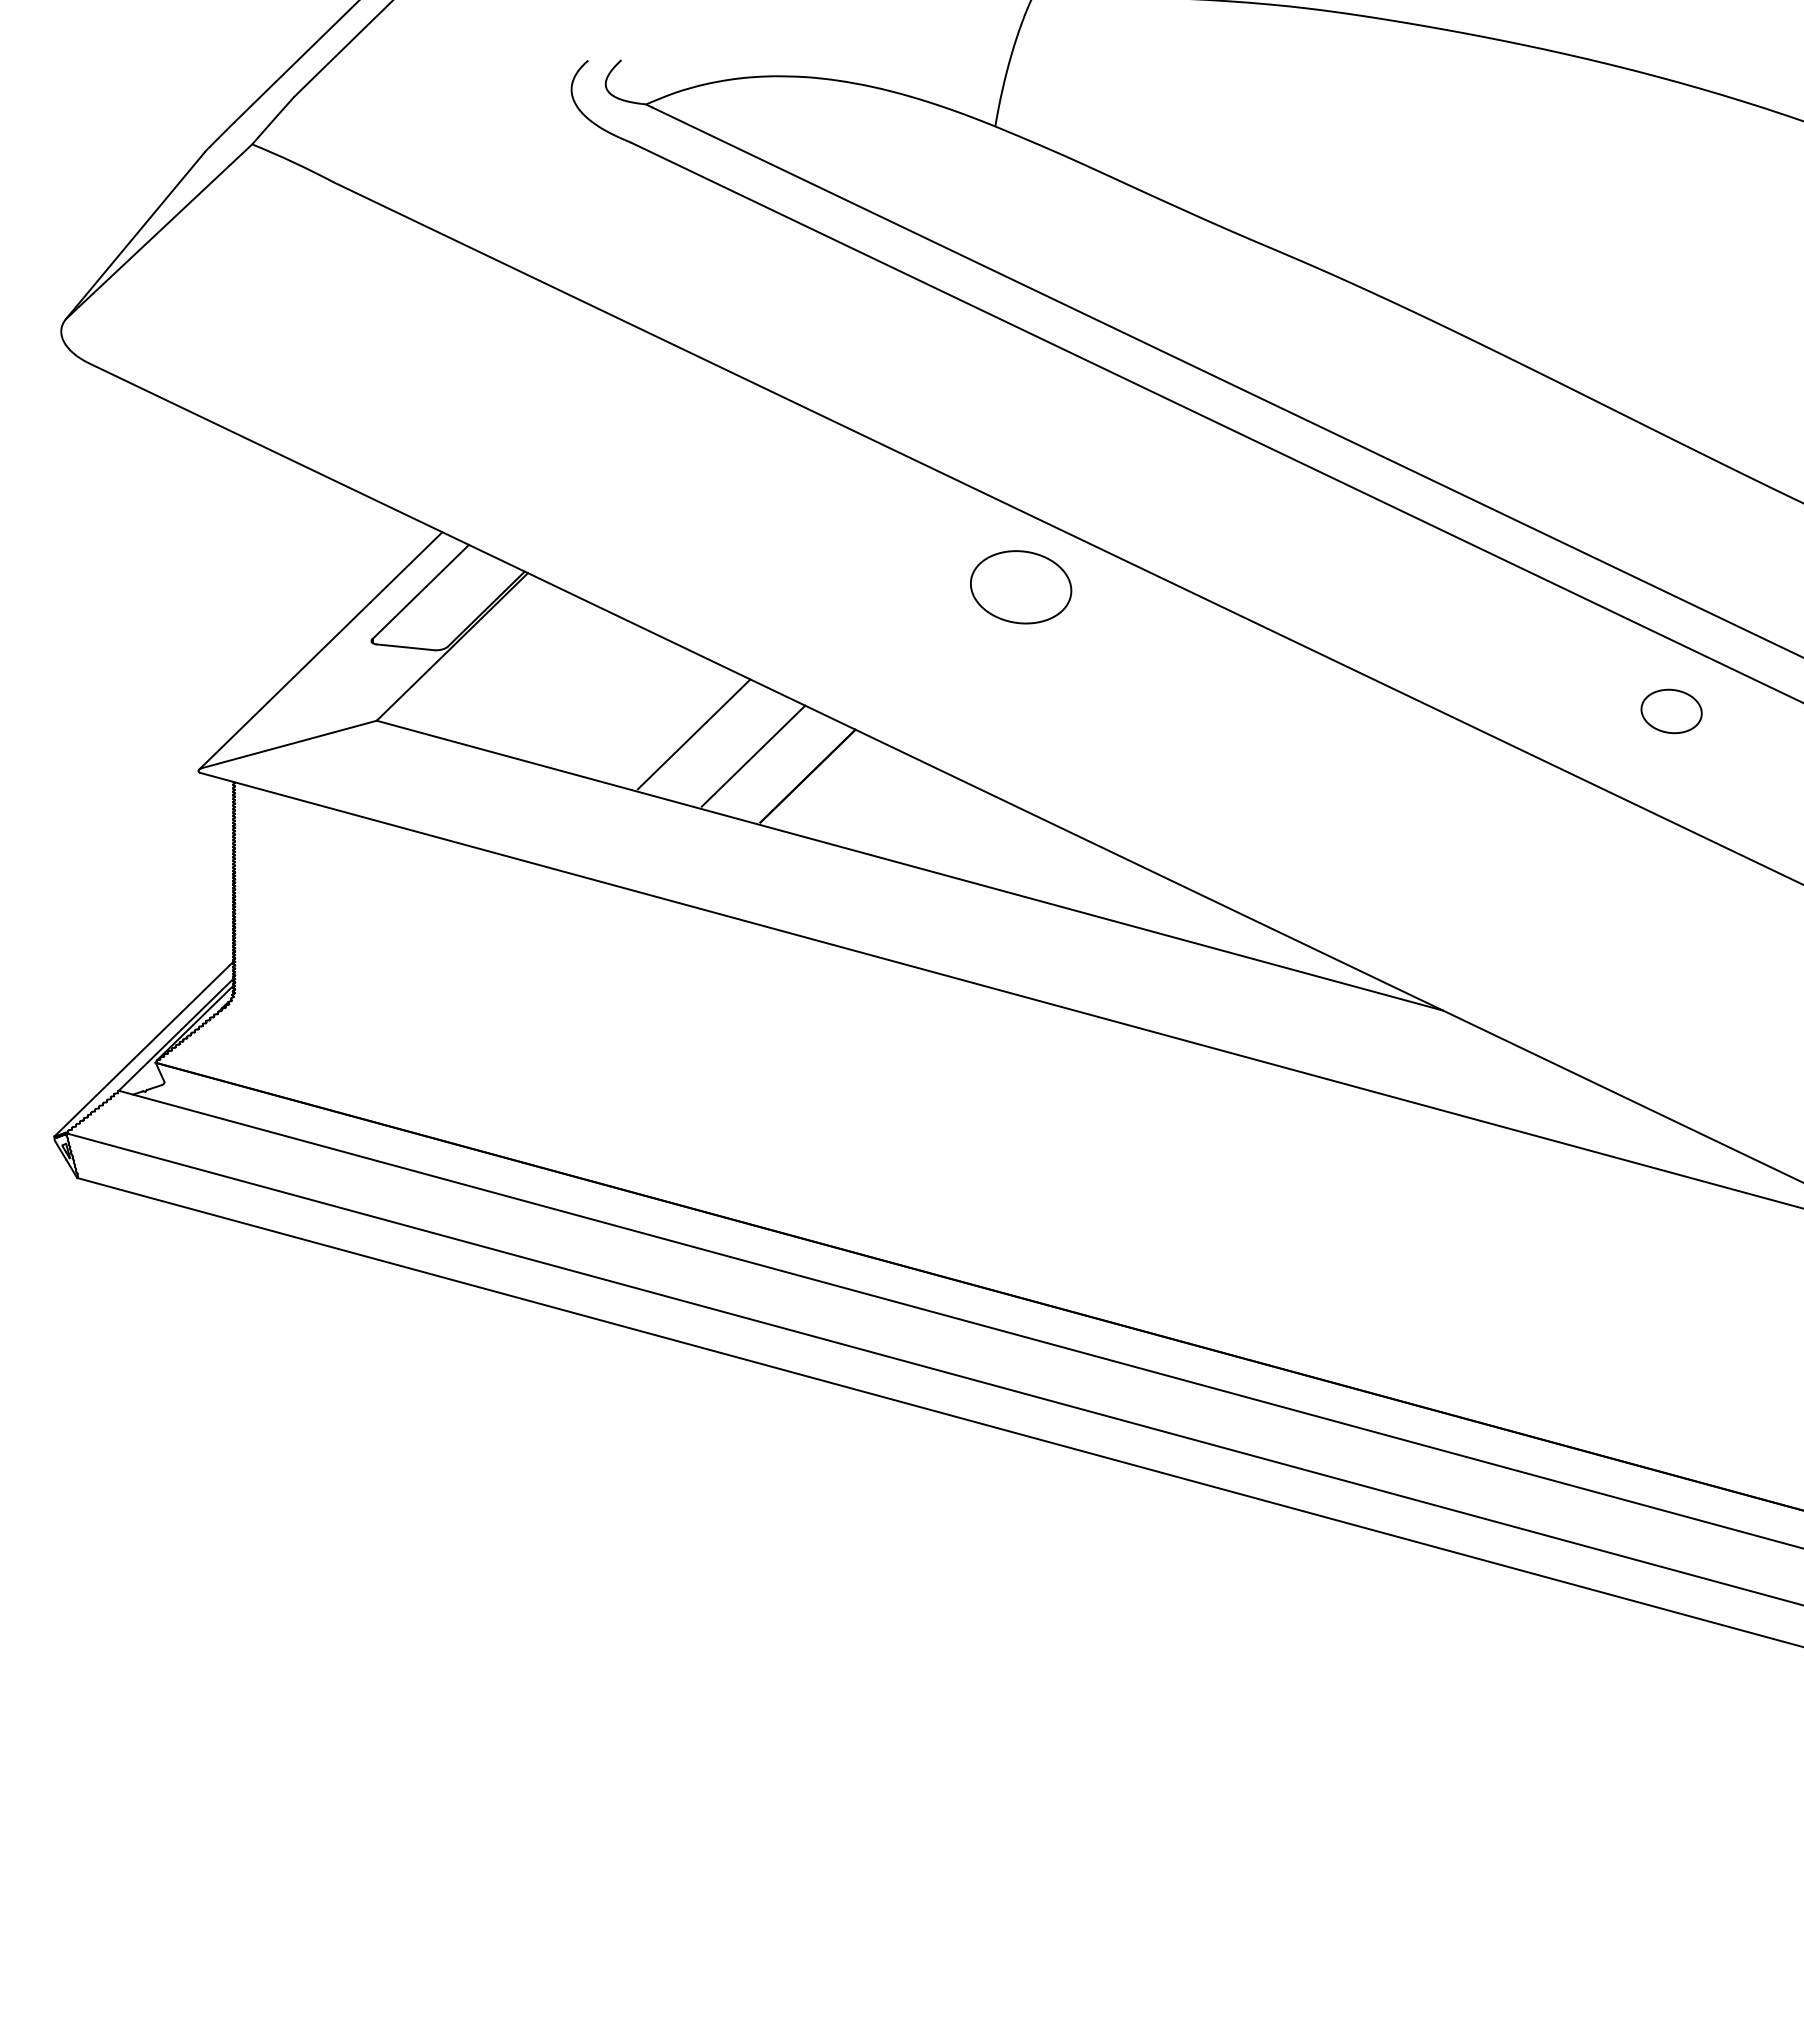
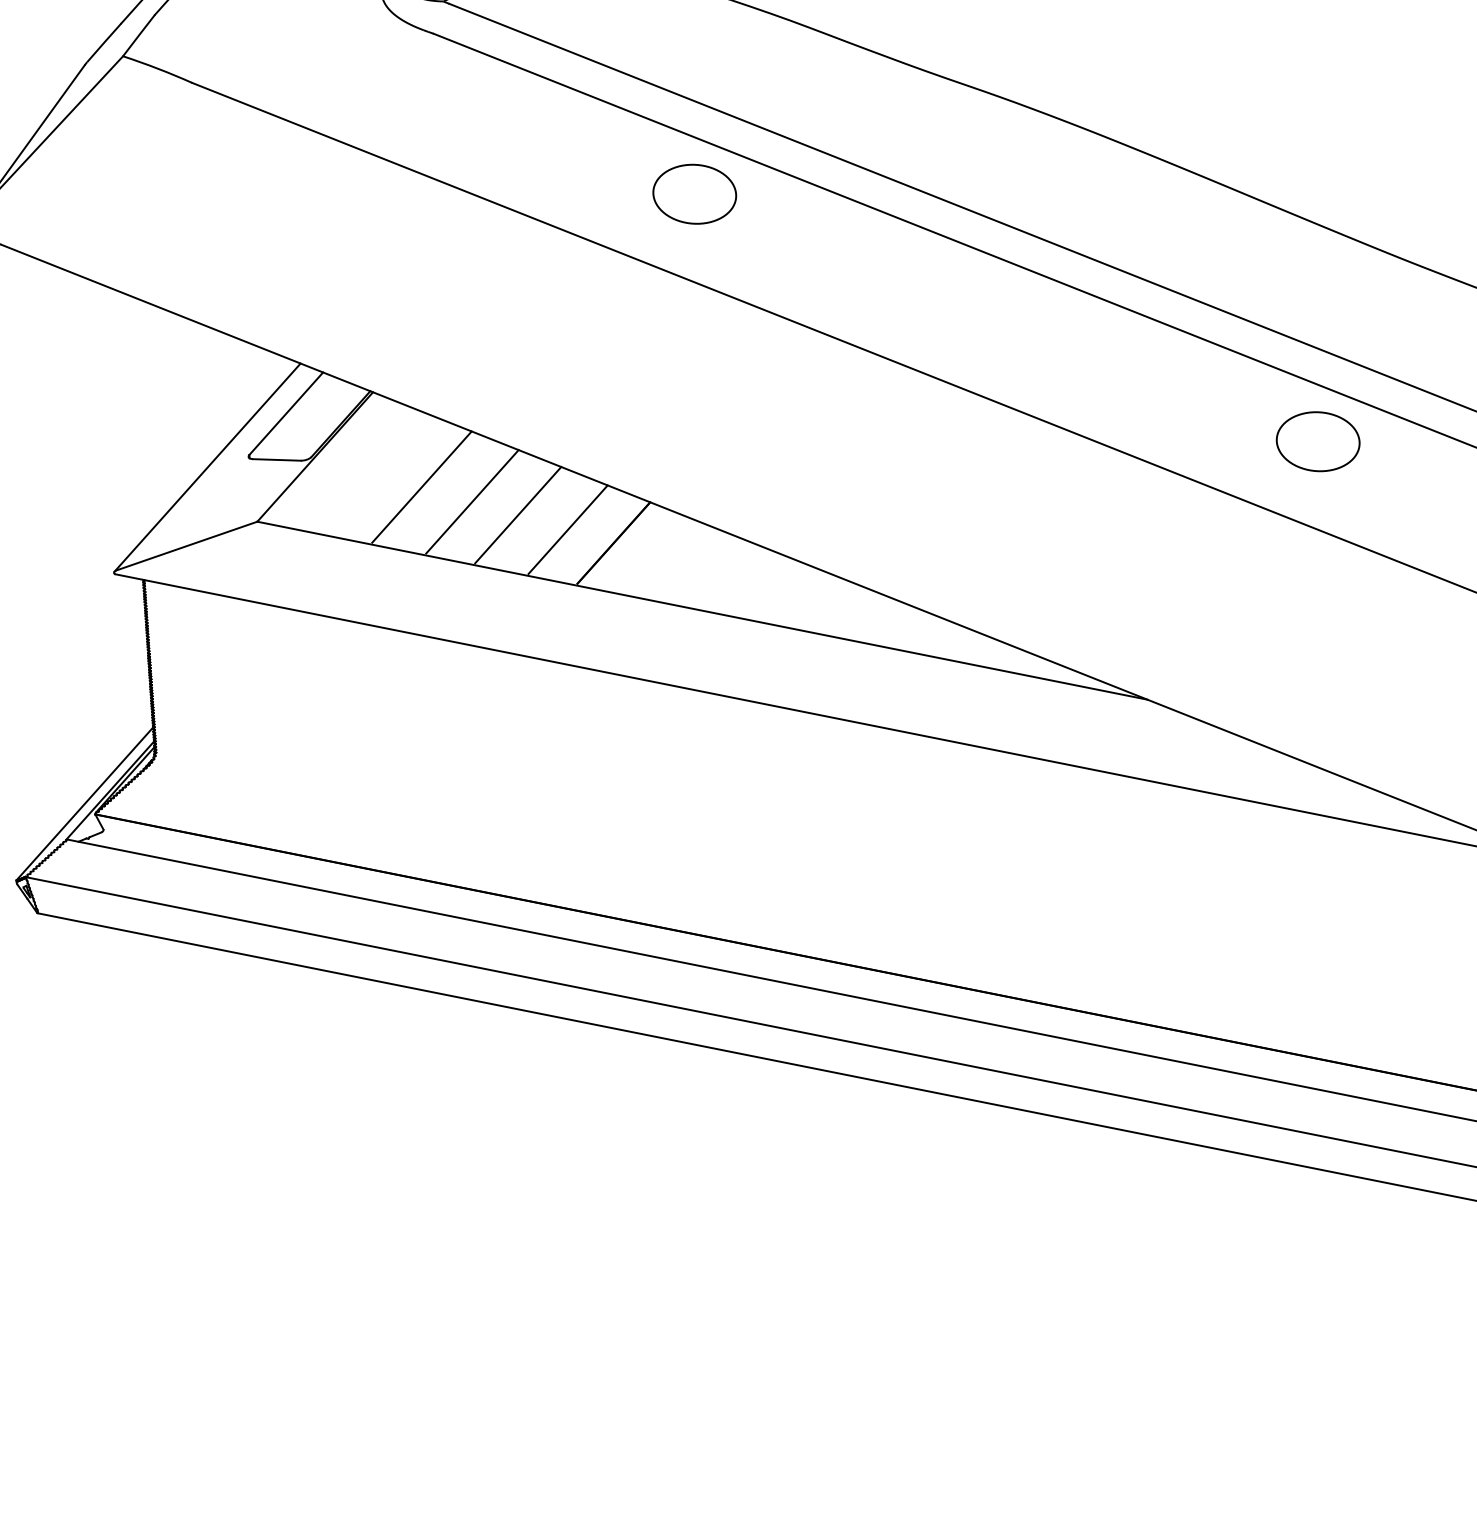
part: (1021, 587) -> (695, 194), moved
line: (579, 691) -> (421, 486), added
part: (1671, 711) -> (1317, 441), size x1.67
line: (639, 714) -> (472, 501), added

